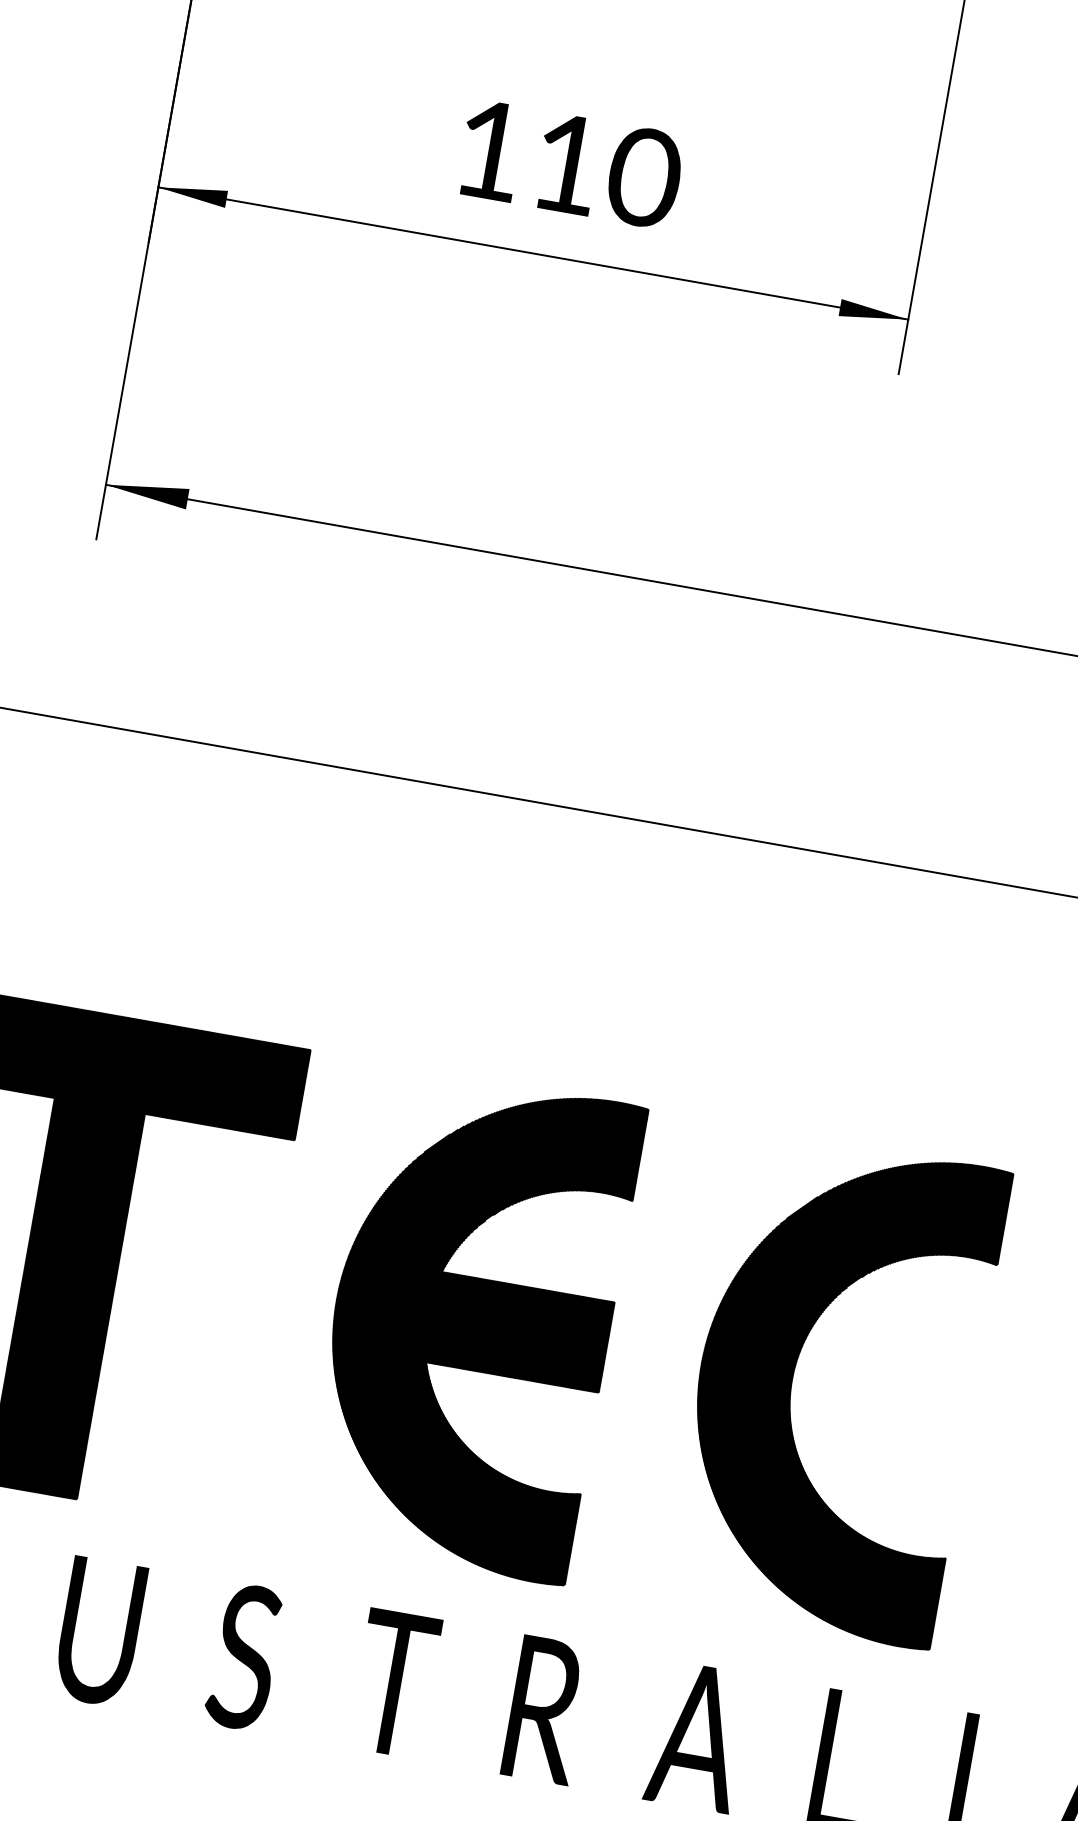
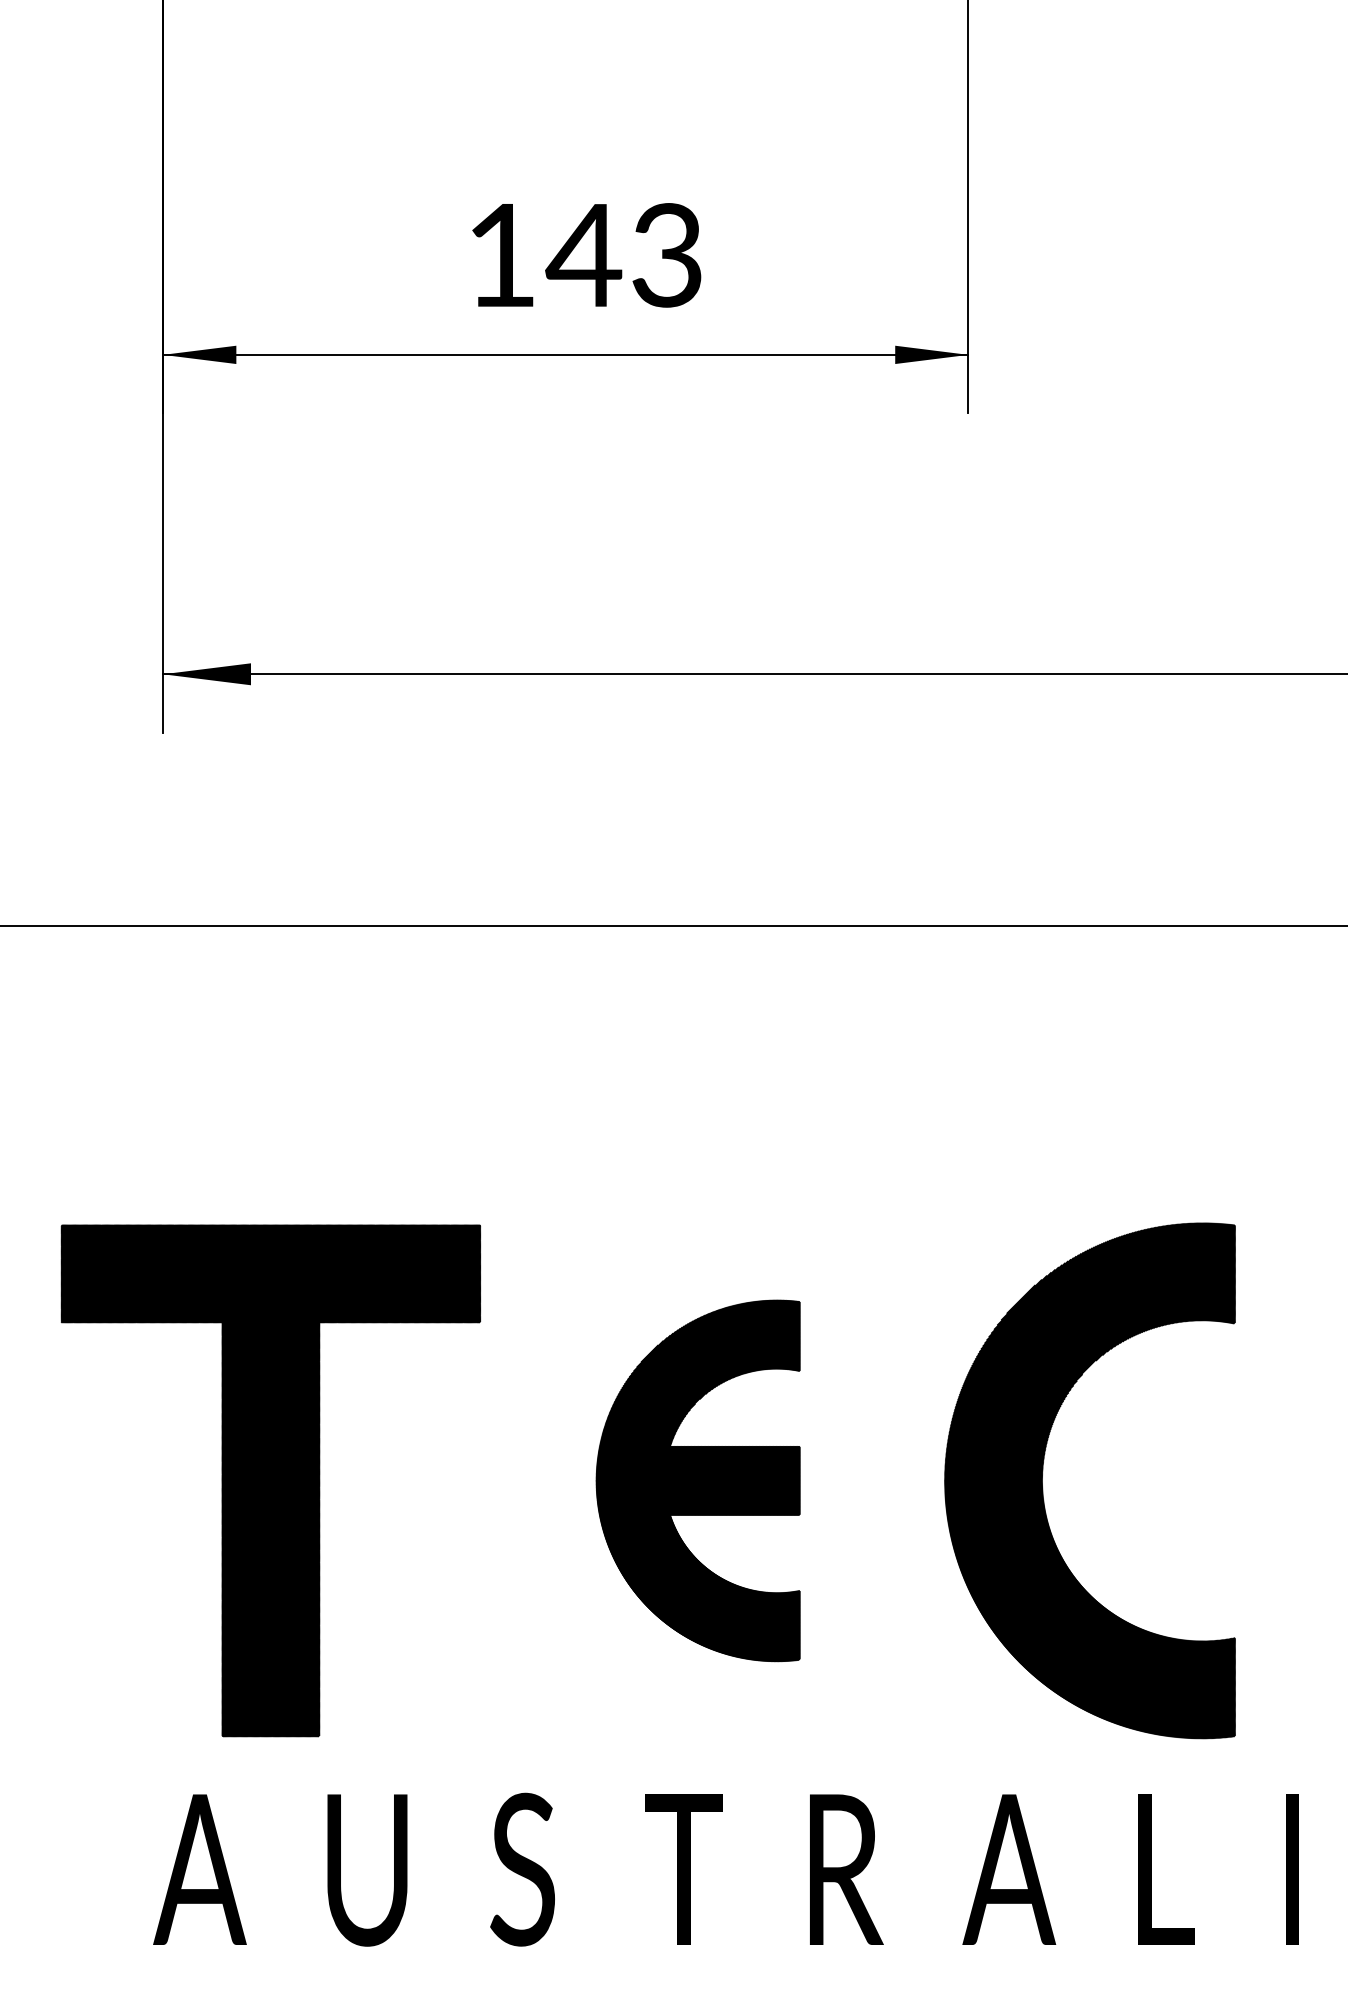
text: (604, 170) -> (624, 255), 110 -> 143
part: (471, 1323) -> (697, 1480), size x0.7

